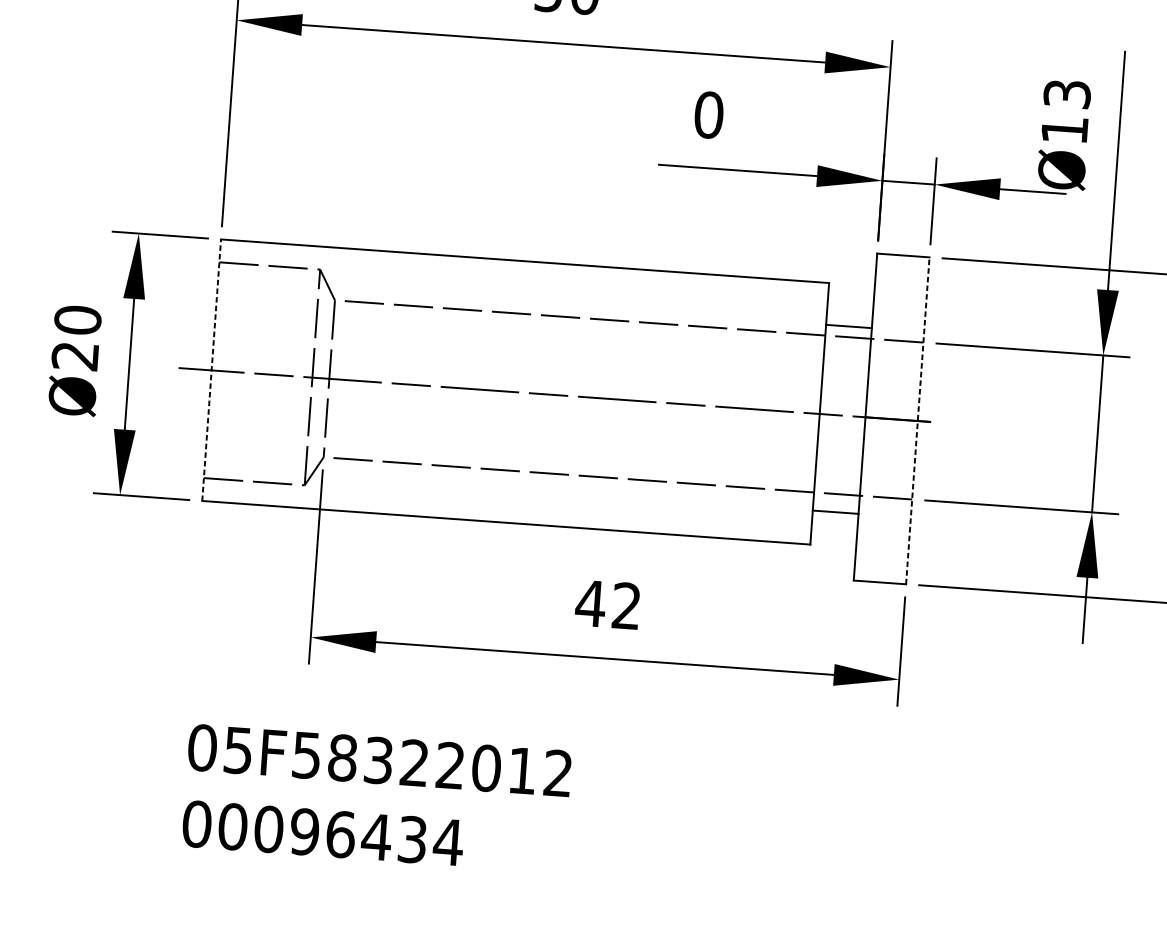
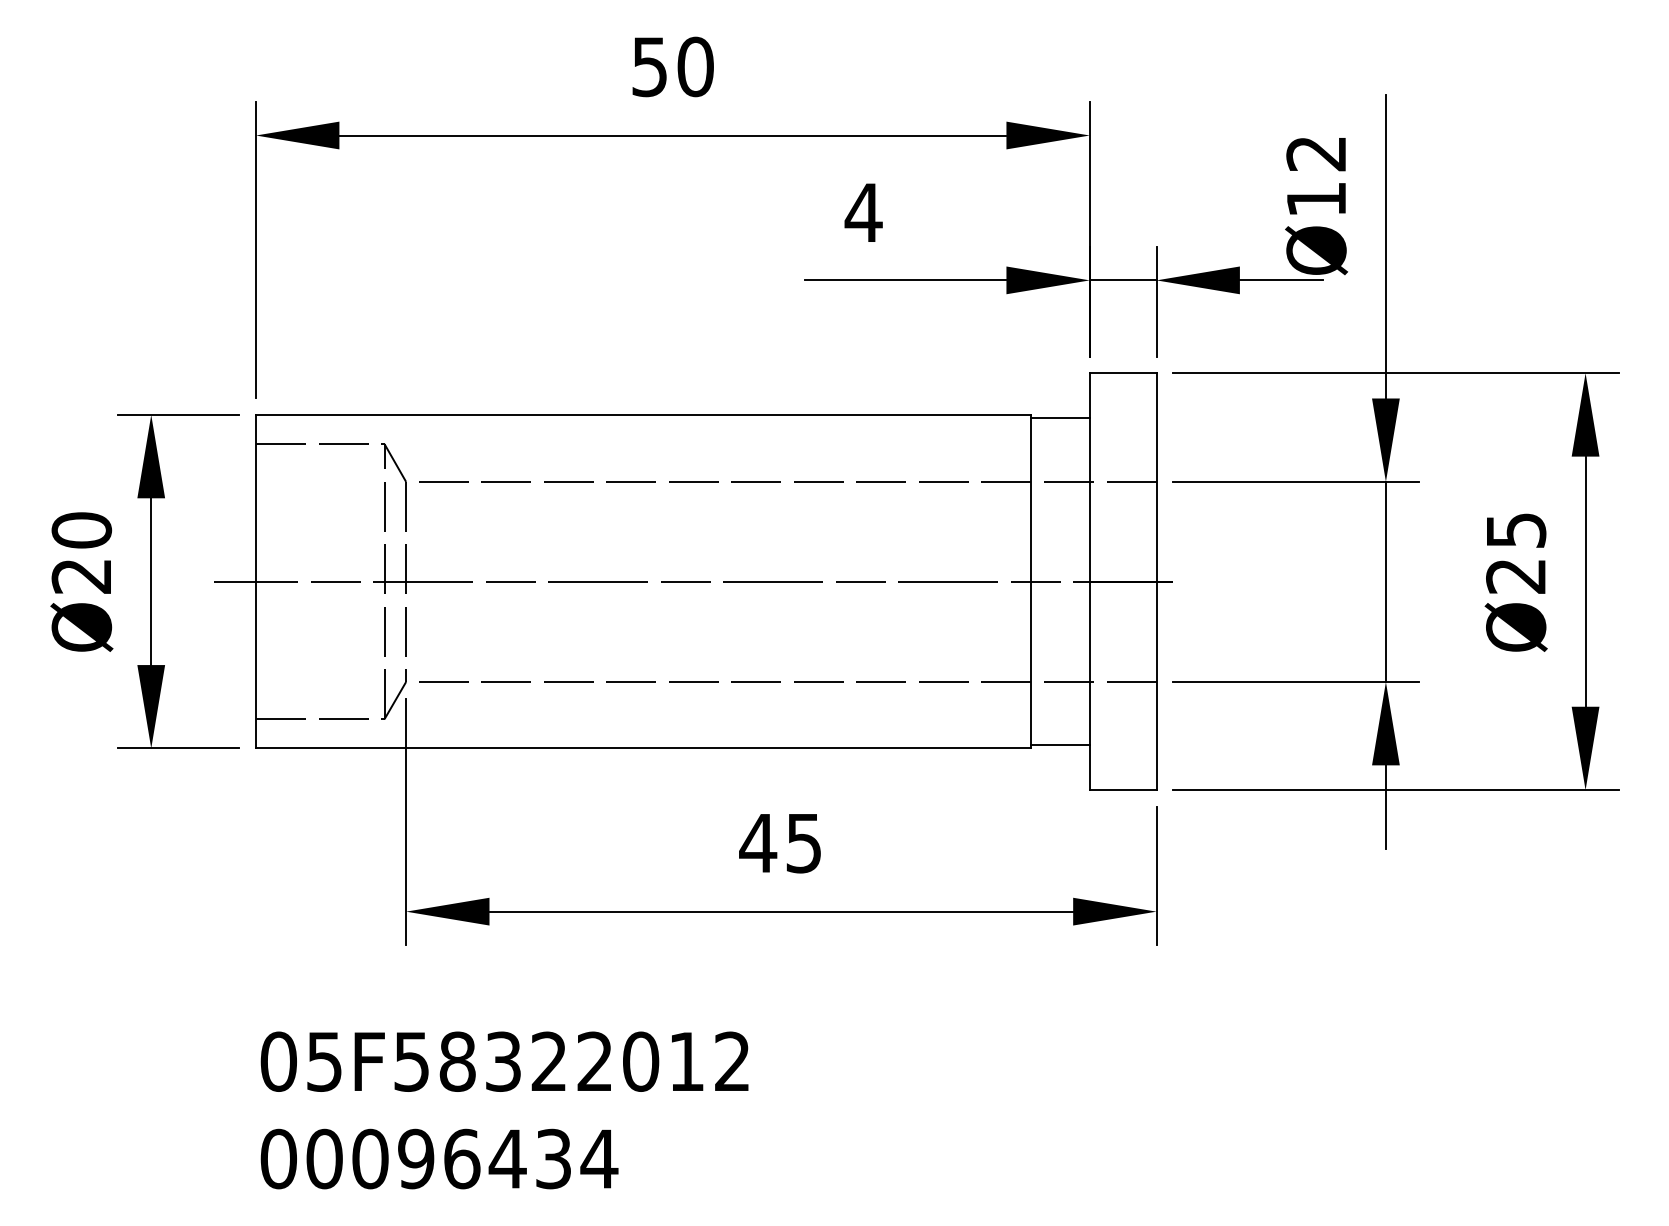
text: (1067, 94) -> (1316, 153), Ø13 -> Ø12
text: (708, 114) -> (863, 212), 0 -> 4
line: (848, 326) -> (1060, 418), moved
line: (212, 370) -> (256, 581), dashed -> solid
line: (917, 420) -> (1156, 581), dashed -> solid
line: (835, 512) -> (1060, 745), moved
text: (626, 606) -> (803, 843), 42 -> 45

